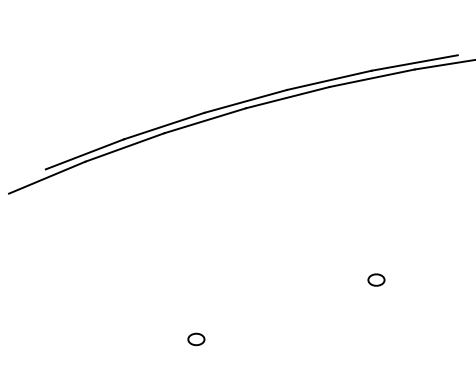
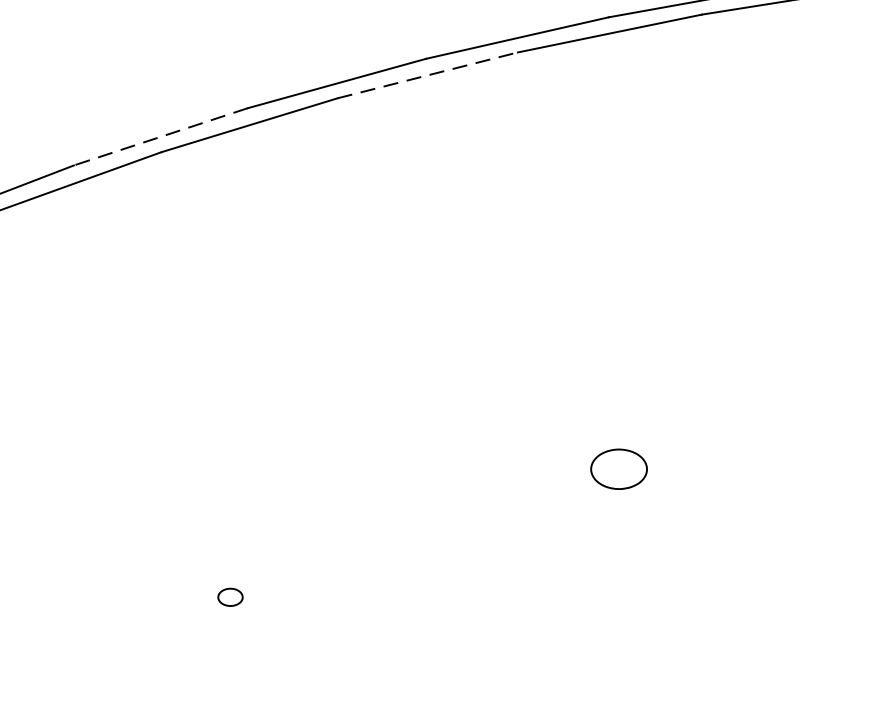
line: (288, 97) -> (429, 75), solid -> dashed
line: (163, 126) -> (159, 137), solid -> dashed
part: (376, 279) -> (619, 467), size x1.6
part: (196, 339) -> (230, 597), size x0.7

